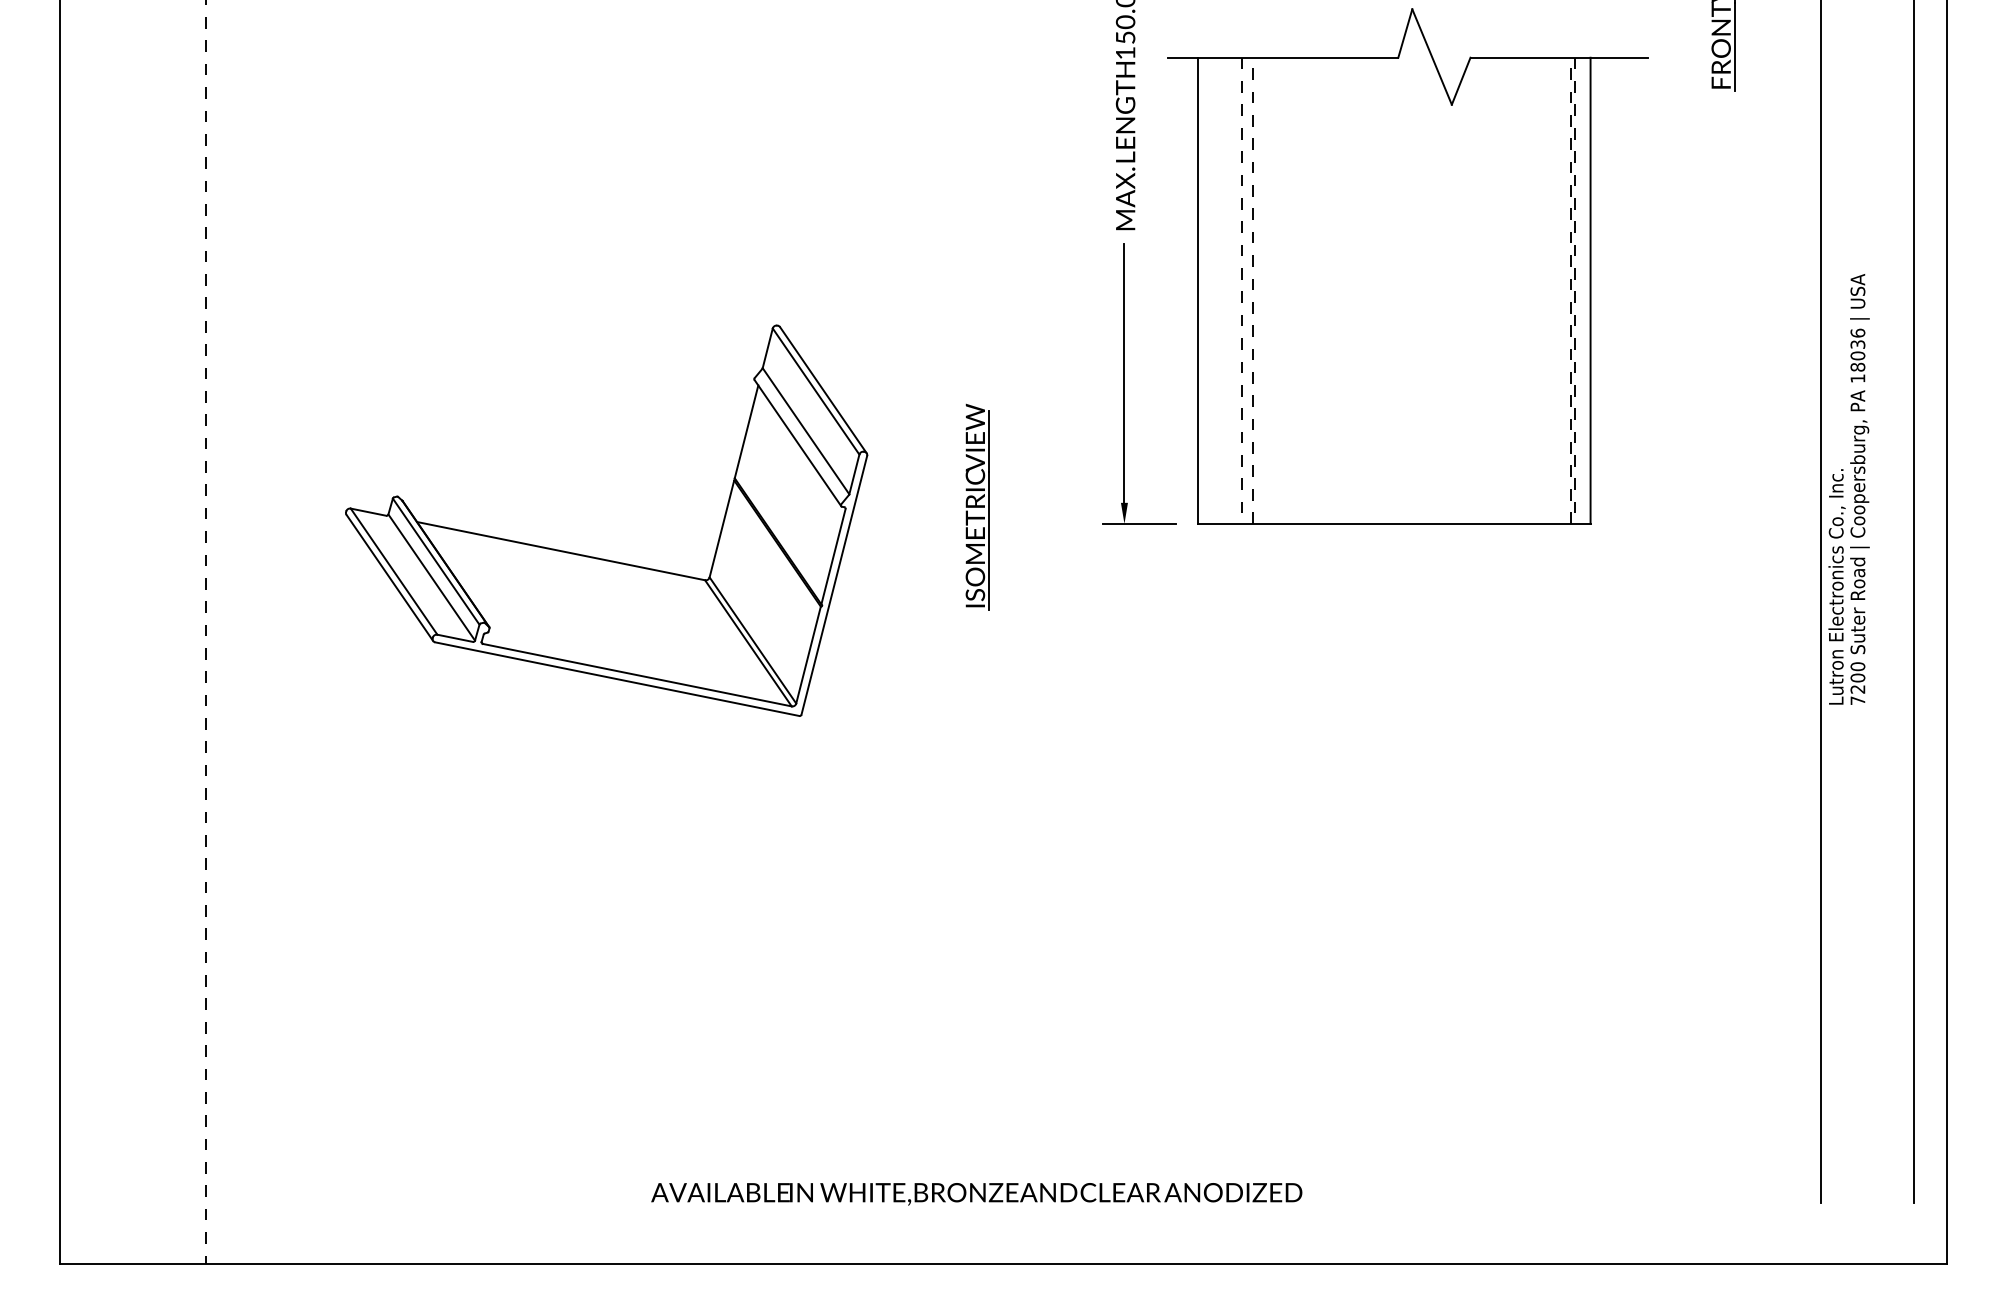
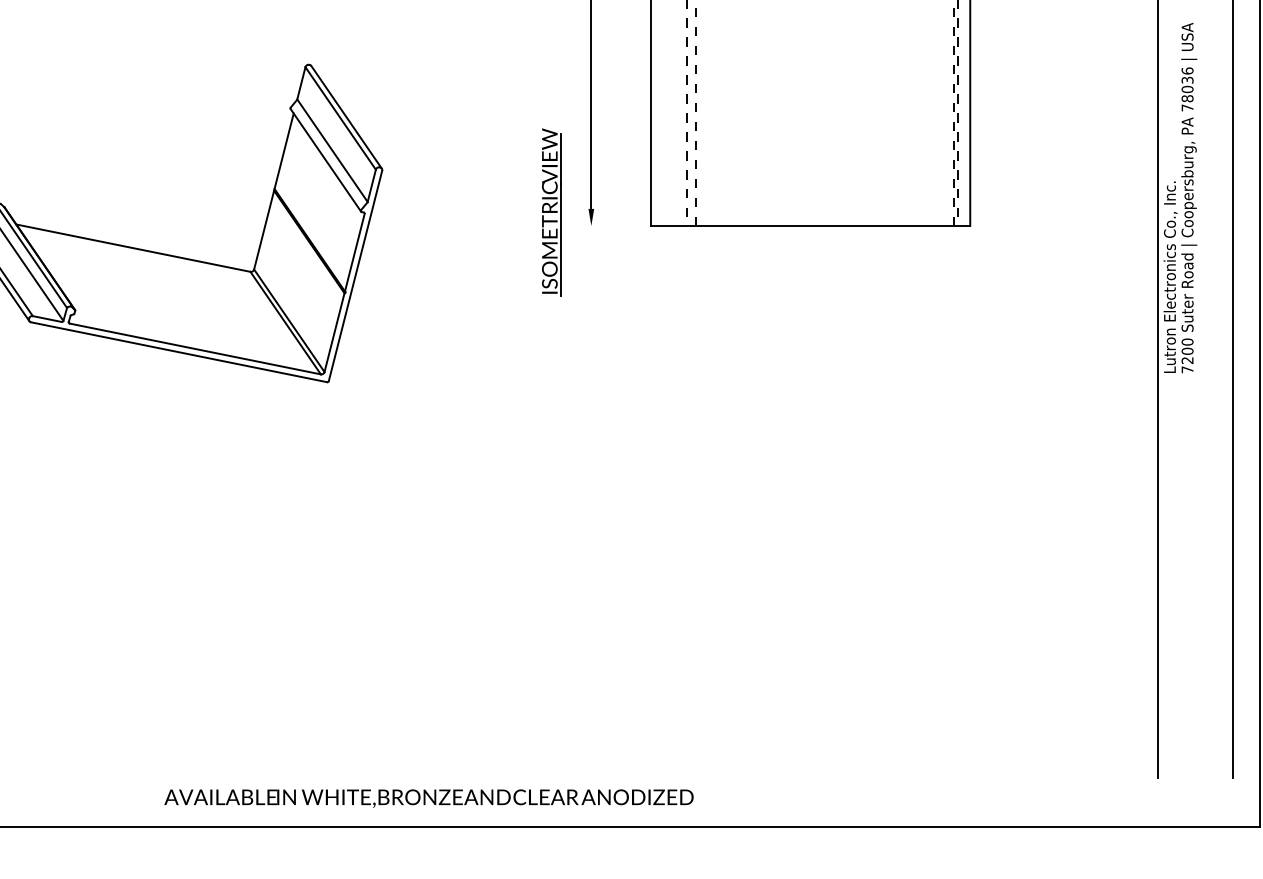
text: (1857, 378) -> (1187, 107), 18036 -> 78036
part: (977, 506) -> (551, 211), moved
line: (1139, 523) -> (603, 225), removed
text: (976, 1194) -> (428, 798), moved

